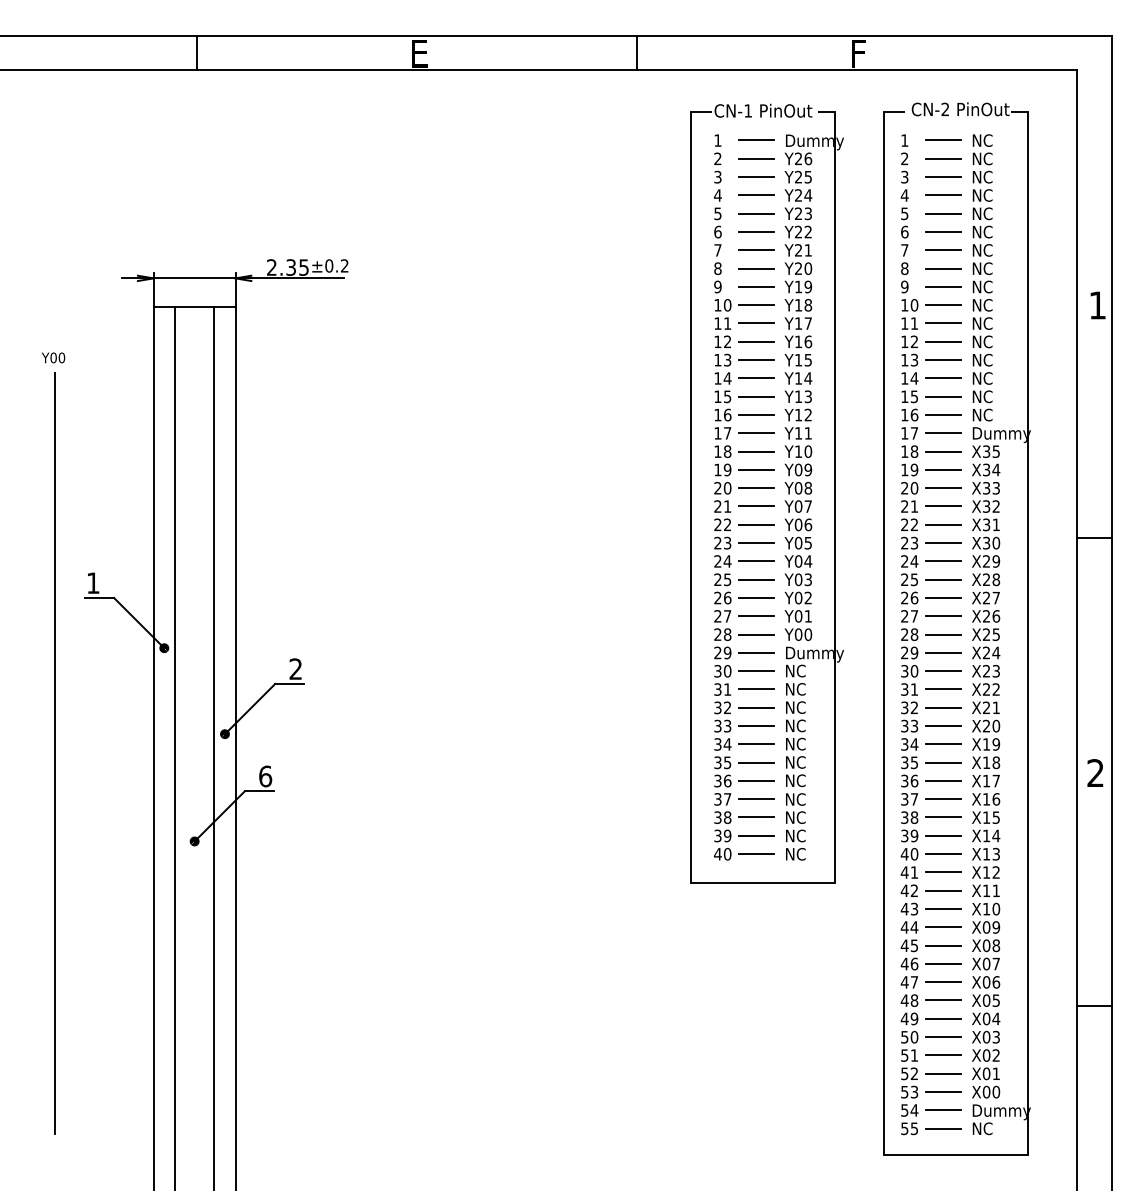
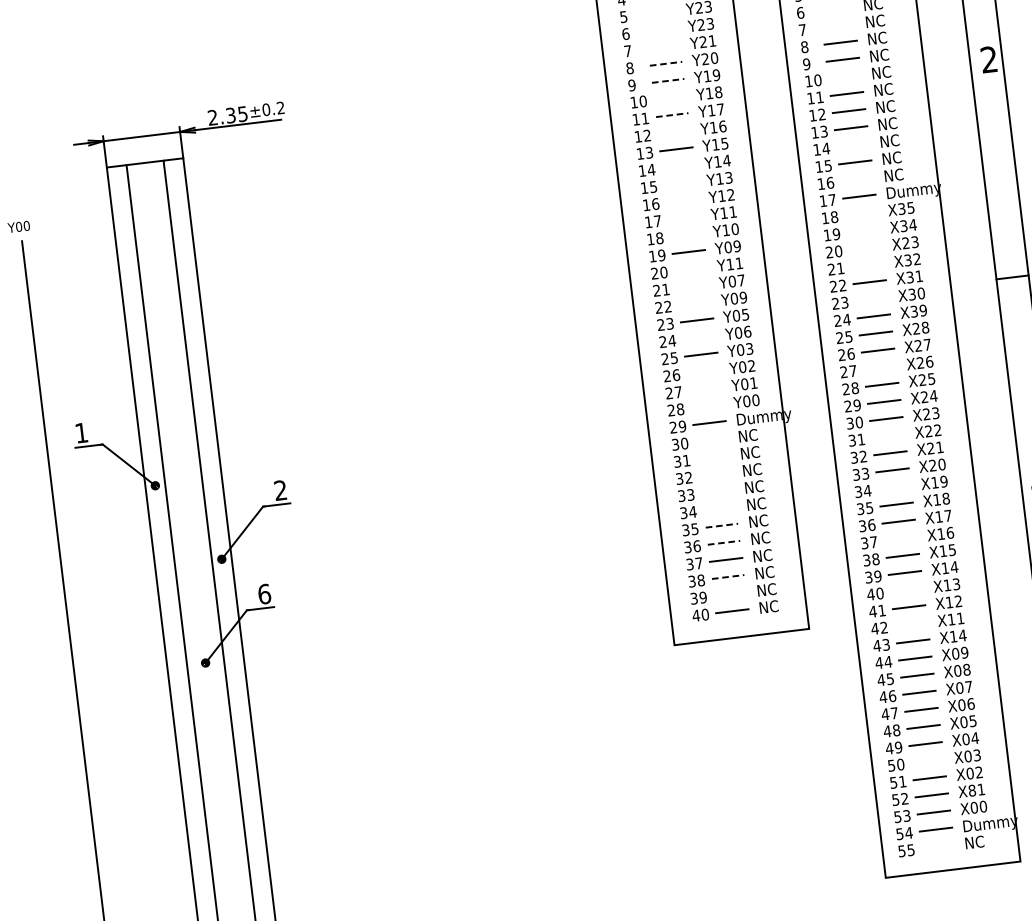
line: (756, 213) -> (659, 12), removed
line: (756, 231) -> (661, 29), removed
line: (943, 231) -> (836, 8), removed
text: (807, 232) -> (709, 24), Y22 -> Y23
line: (756, 250) -> (663, 46), removed
line: (943, 250) -> (838, 25), removed
line: (757, 268) -> (666, 63), solid -> dashed
line: (757, 286) -> (669, 80), solid -> dashed
line: (756, 305) -> (670, 98), removed
line: (943, 305) -> (845, 77), removed
text: (1097, 305) -> (989, 59), 1 -> 2
line: (757, 323) -> (673, 115), solid -> dashed
line: (756, 341) -> (674, 132), removed
line: (756, 378) -> (678, 166), removed
line: (943, 378) -> (853, 145), removed
line: (756, 396) -> (680, 183), removed
line: (756, 414) -> (682, 200), removed
line: (943, 414) -> (857, 179), removed
line: (756, 433) -> (684, 218), removed
line: (756, 451) -> (686, 234), removed
line: (943, 451) -> (861, 213), removed
line: (943, 469) -> (863, 230), removed
line: (756, 488) -> (690, 269), removed
text: (803, 488) -> (734, 264), Y08 -> Y11
line: (943, 488) -> (865, 248), removed
text: (986, 488) -> (905, 243), X33 -> X23
line: (756, 506) -> (692, 286), removed
line: (943, 506) -> (867, 265), removed
line: (756, 524) -> (694, 303), removed
text: (808, 524) -> (743, 297), Y06 -> Y09
line: (943, 543) -> (871, 299), removed
line: (756, 561) -> (699, 337), removed
text: (808, 561) -> (747, 331), Y04 -> Y06
text: (986, 561) -> (914, 311), X29 -> X39
line: (756, 597) -> (703, 371), removed
line: (943, 615) -> (880, 367), removed
line: (756, 616) -> (705, 389), removed
line: (756, 634) -> (707, 405), removed
line: (756, 671) -> (711, 440), removed
line: (756, 688) -> (713, 456), removed
line: (943, 689) -> (888, 436), removed
line: (756, 707) -> (715, 474), removed
line: (756, 726) -> (717, 491), removed
line: (756, 744) -> (719, 508), removed
line: (943, 744) -> (894, 487), removed
line: (757, 762) -> (722, 525), solid -> dashed
line: (757, 780) -> (724, 542), solid -> dashed
line: (943, 799) -> (900, 539), removed
line: (757, 817) -> (729, 576), solid -> dashed
line: (756, 835) -> (730, 593), removed
line: (943, 854) -> (907, 590), removed
line: (943, 890) -> (911, 624), removed
text: (996, 908) -> (962, 634), X10 -> X14
line: (943, 1037) -> (927, 761), removed
text: (986, 1073) -> (972, 790), X01 -> X81
line: (943, 1128) -> (938, 846), removed

